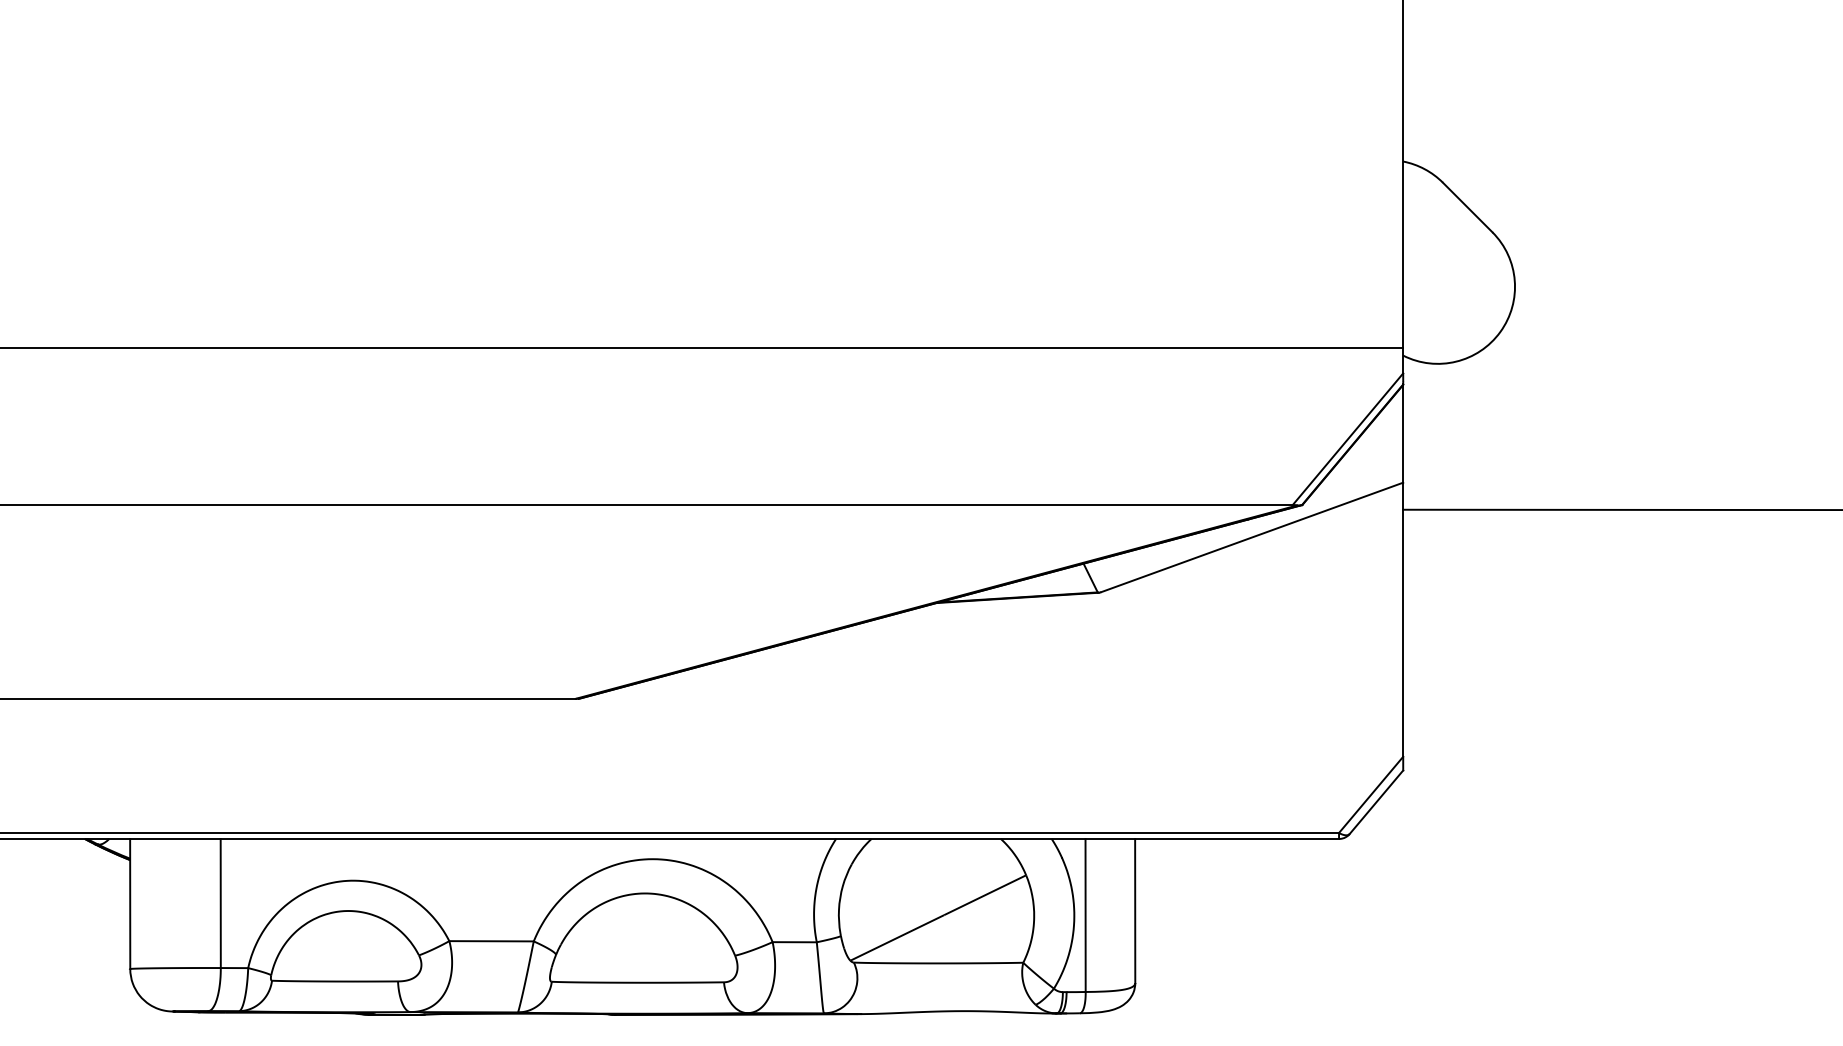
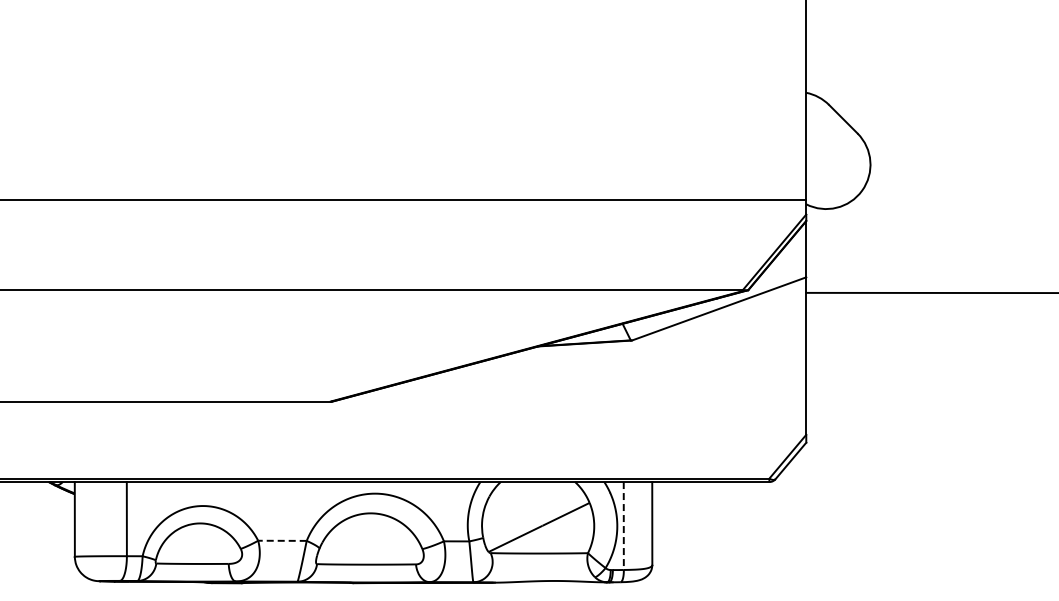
line: (1085, 916) -> (623, 526), solid -> dashed
line: (489, 940) -> (281, 540), solid -> dashed

